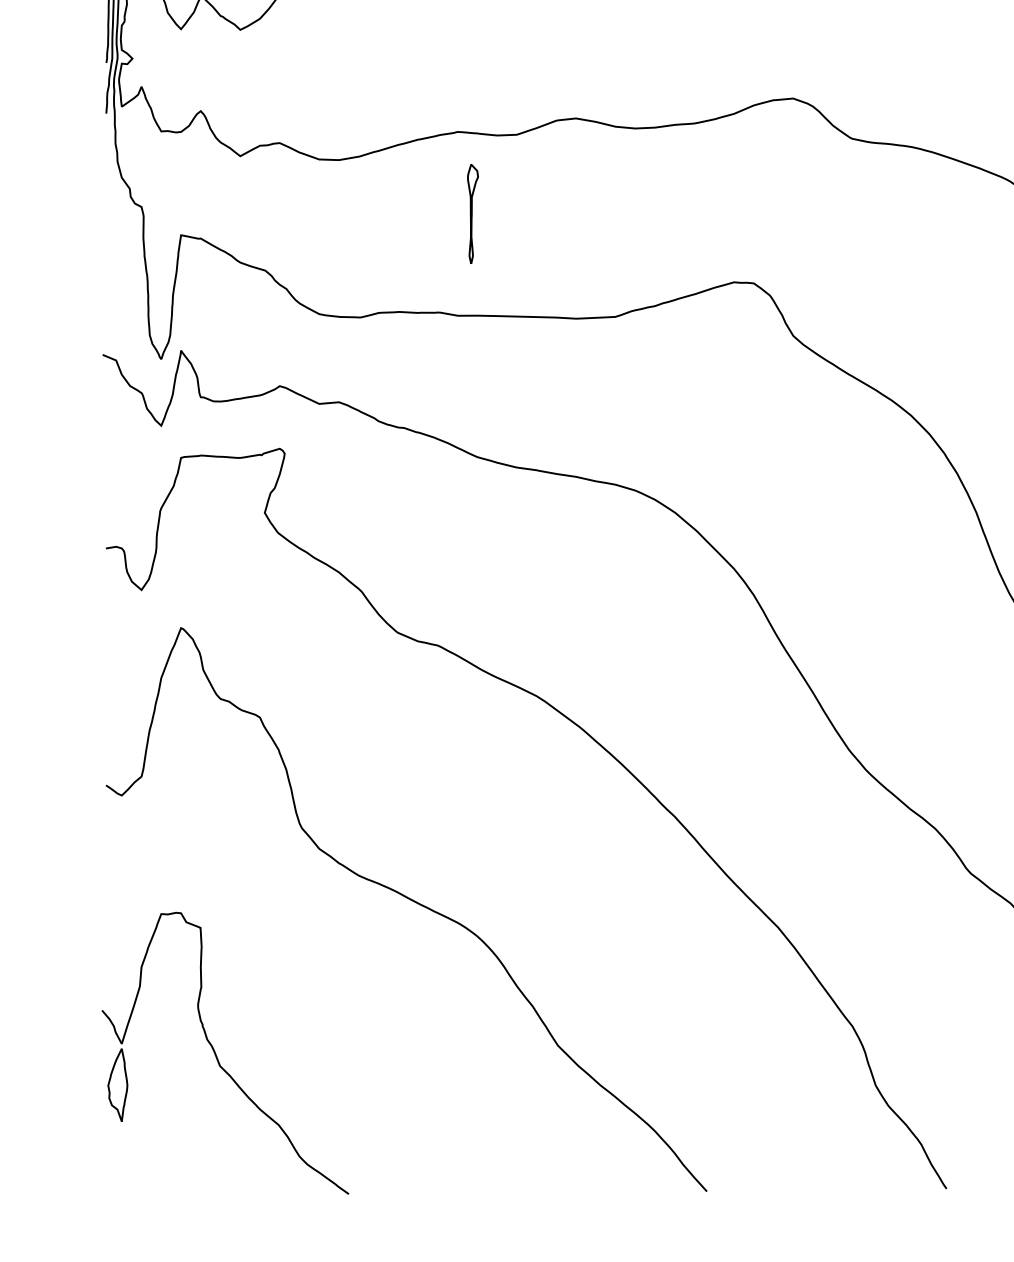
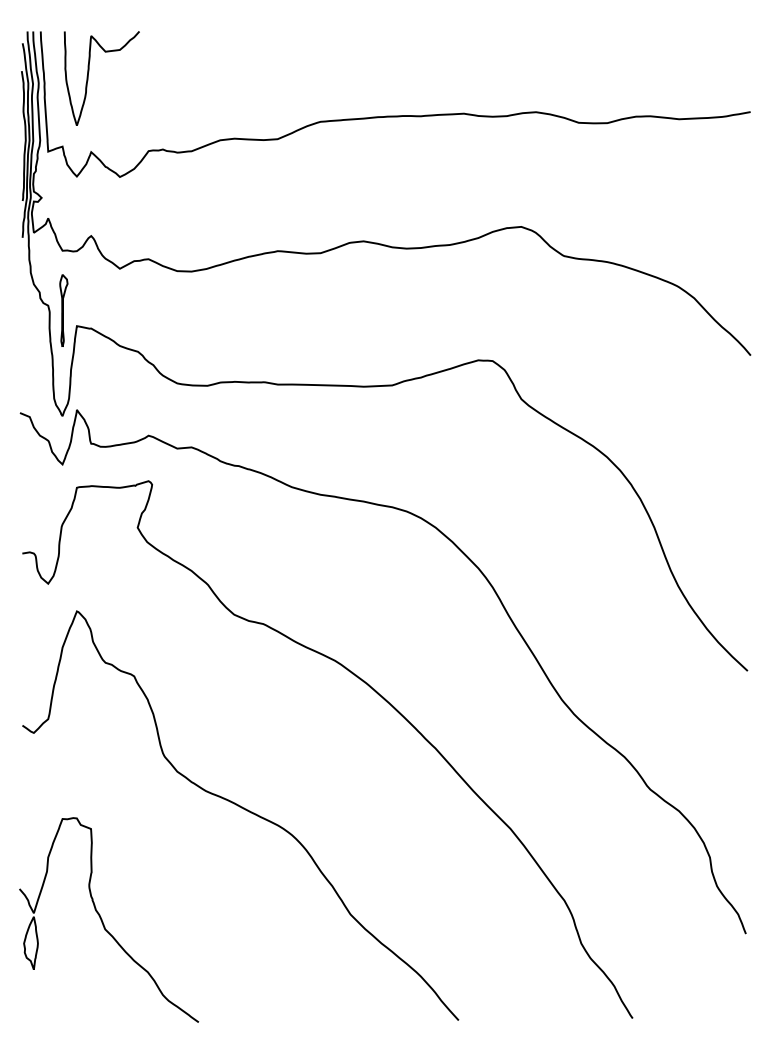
part: (472, 213) -> (63, 310), moved

